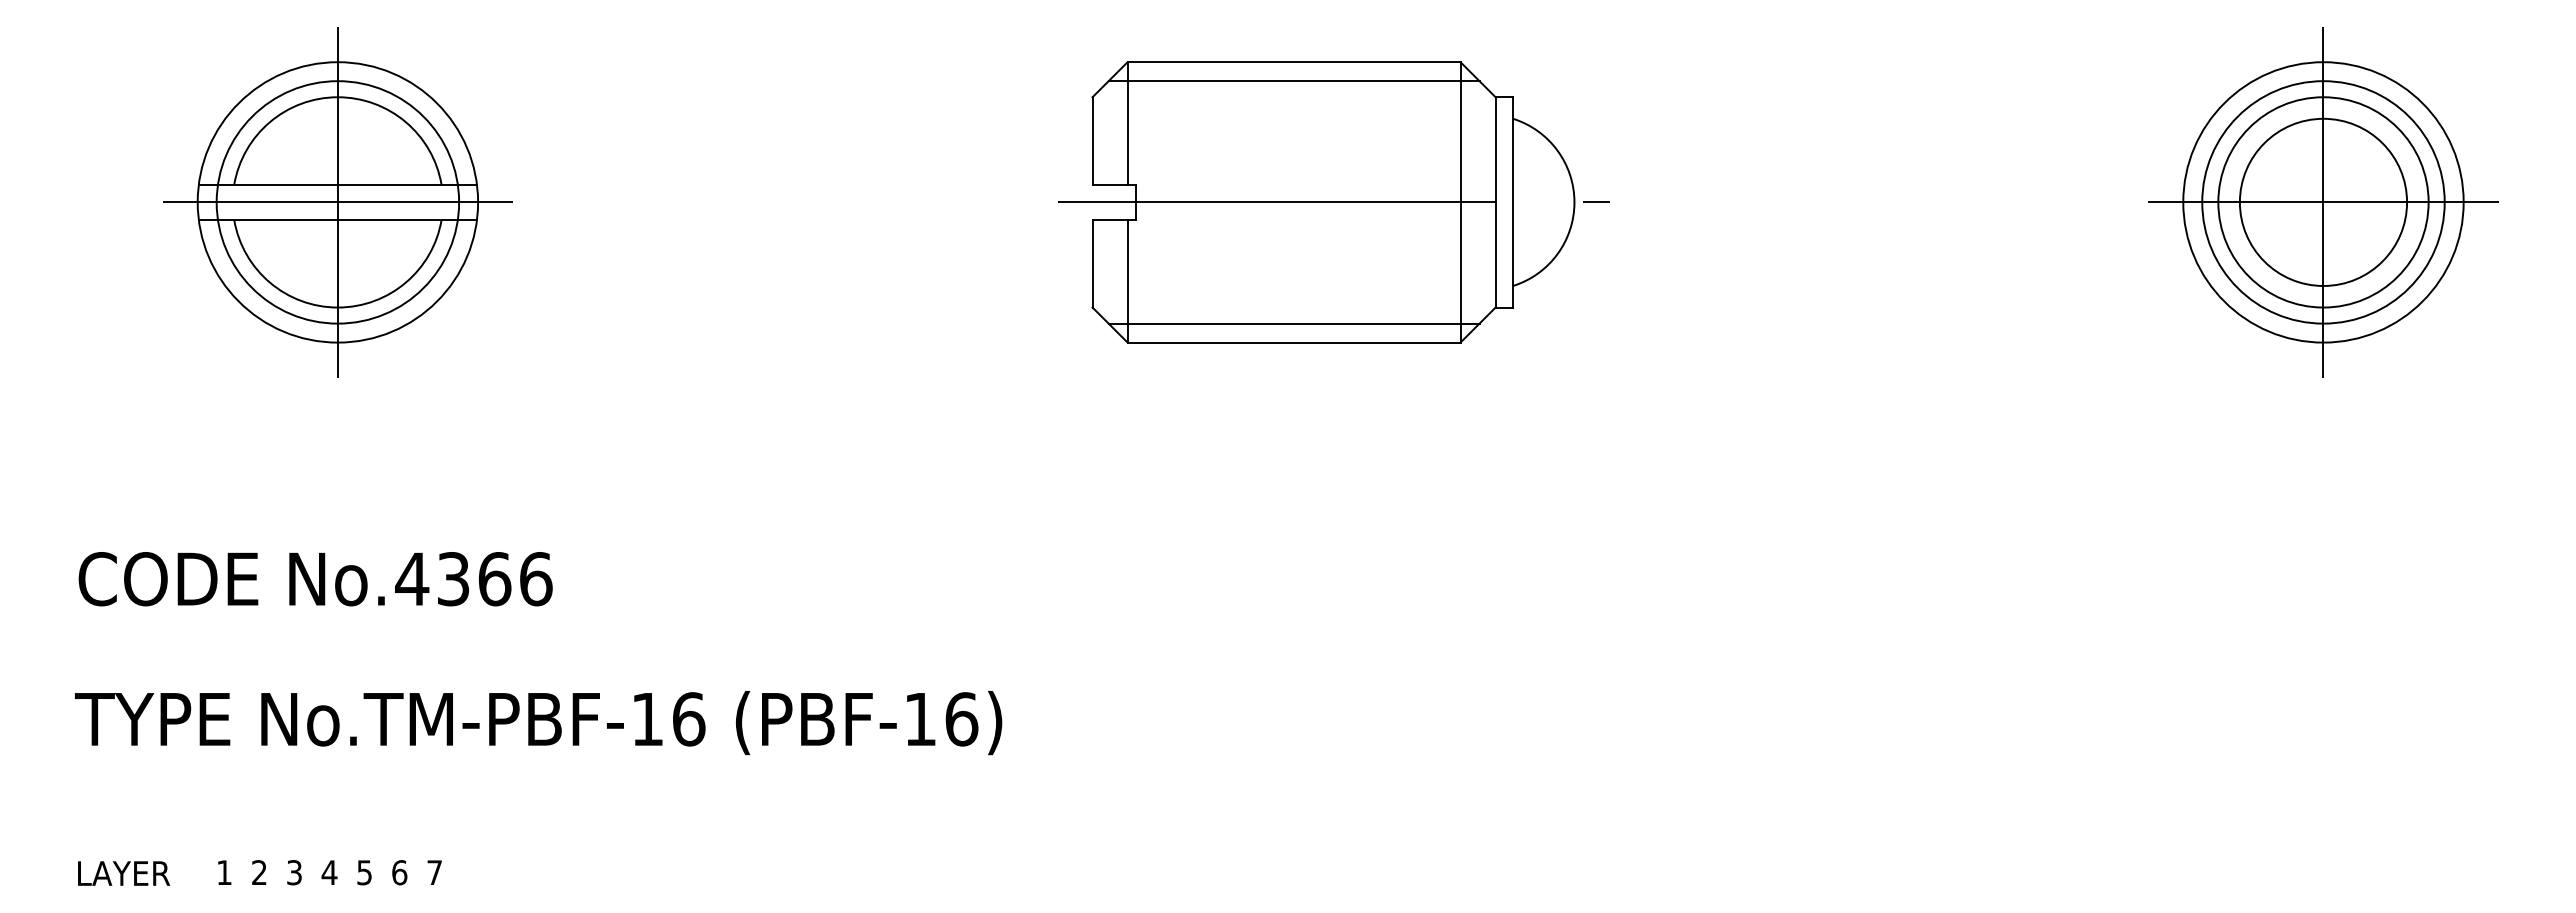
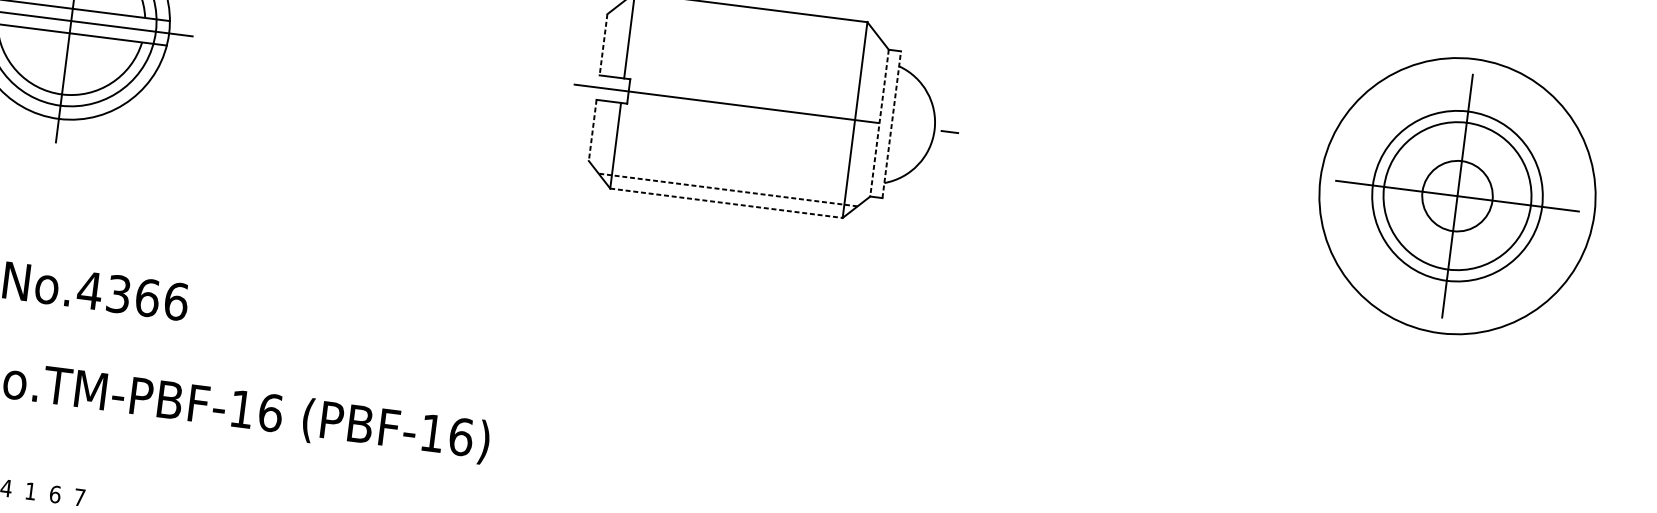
line: (1293, 81) -> (749, 20), removed
line: (1092, 141) -> (603, 45), solid -> dashed
line: (1513, 201) -> (892, 124), solid -> dashed
circle: (2323, 201) -> (1457, 195), size x0.6
line: (1495, 202) -> (879, 123), solid -> dashed
circle: (2323, 202) -> (1457, 196), size x1.4
line: (1092, 263) -> (592, 130), solid -> dashed
line: (1293, 323) -> (727, 189), solid -> dashed
line: (1294, 342) -> (726, 203), solid -> dashed
text: (364, 872) -> (30, 491), 5 -> 1

